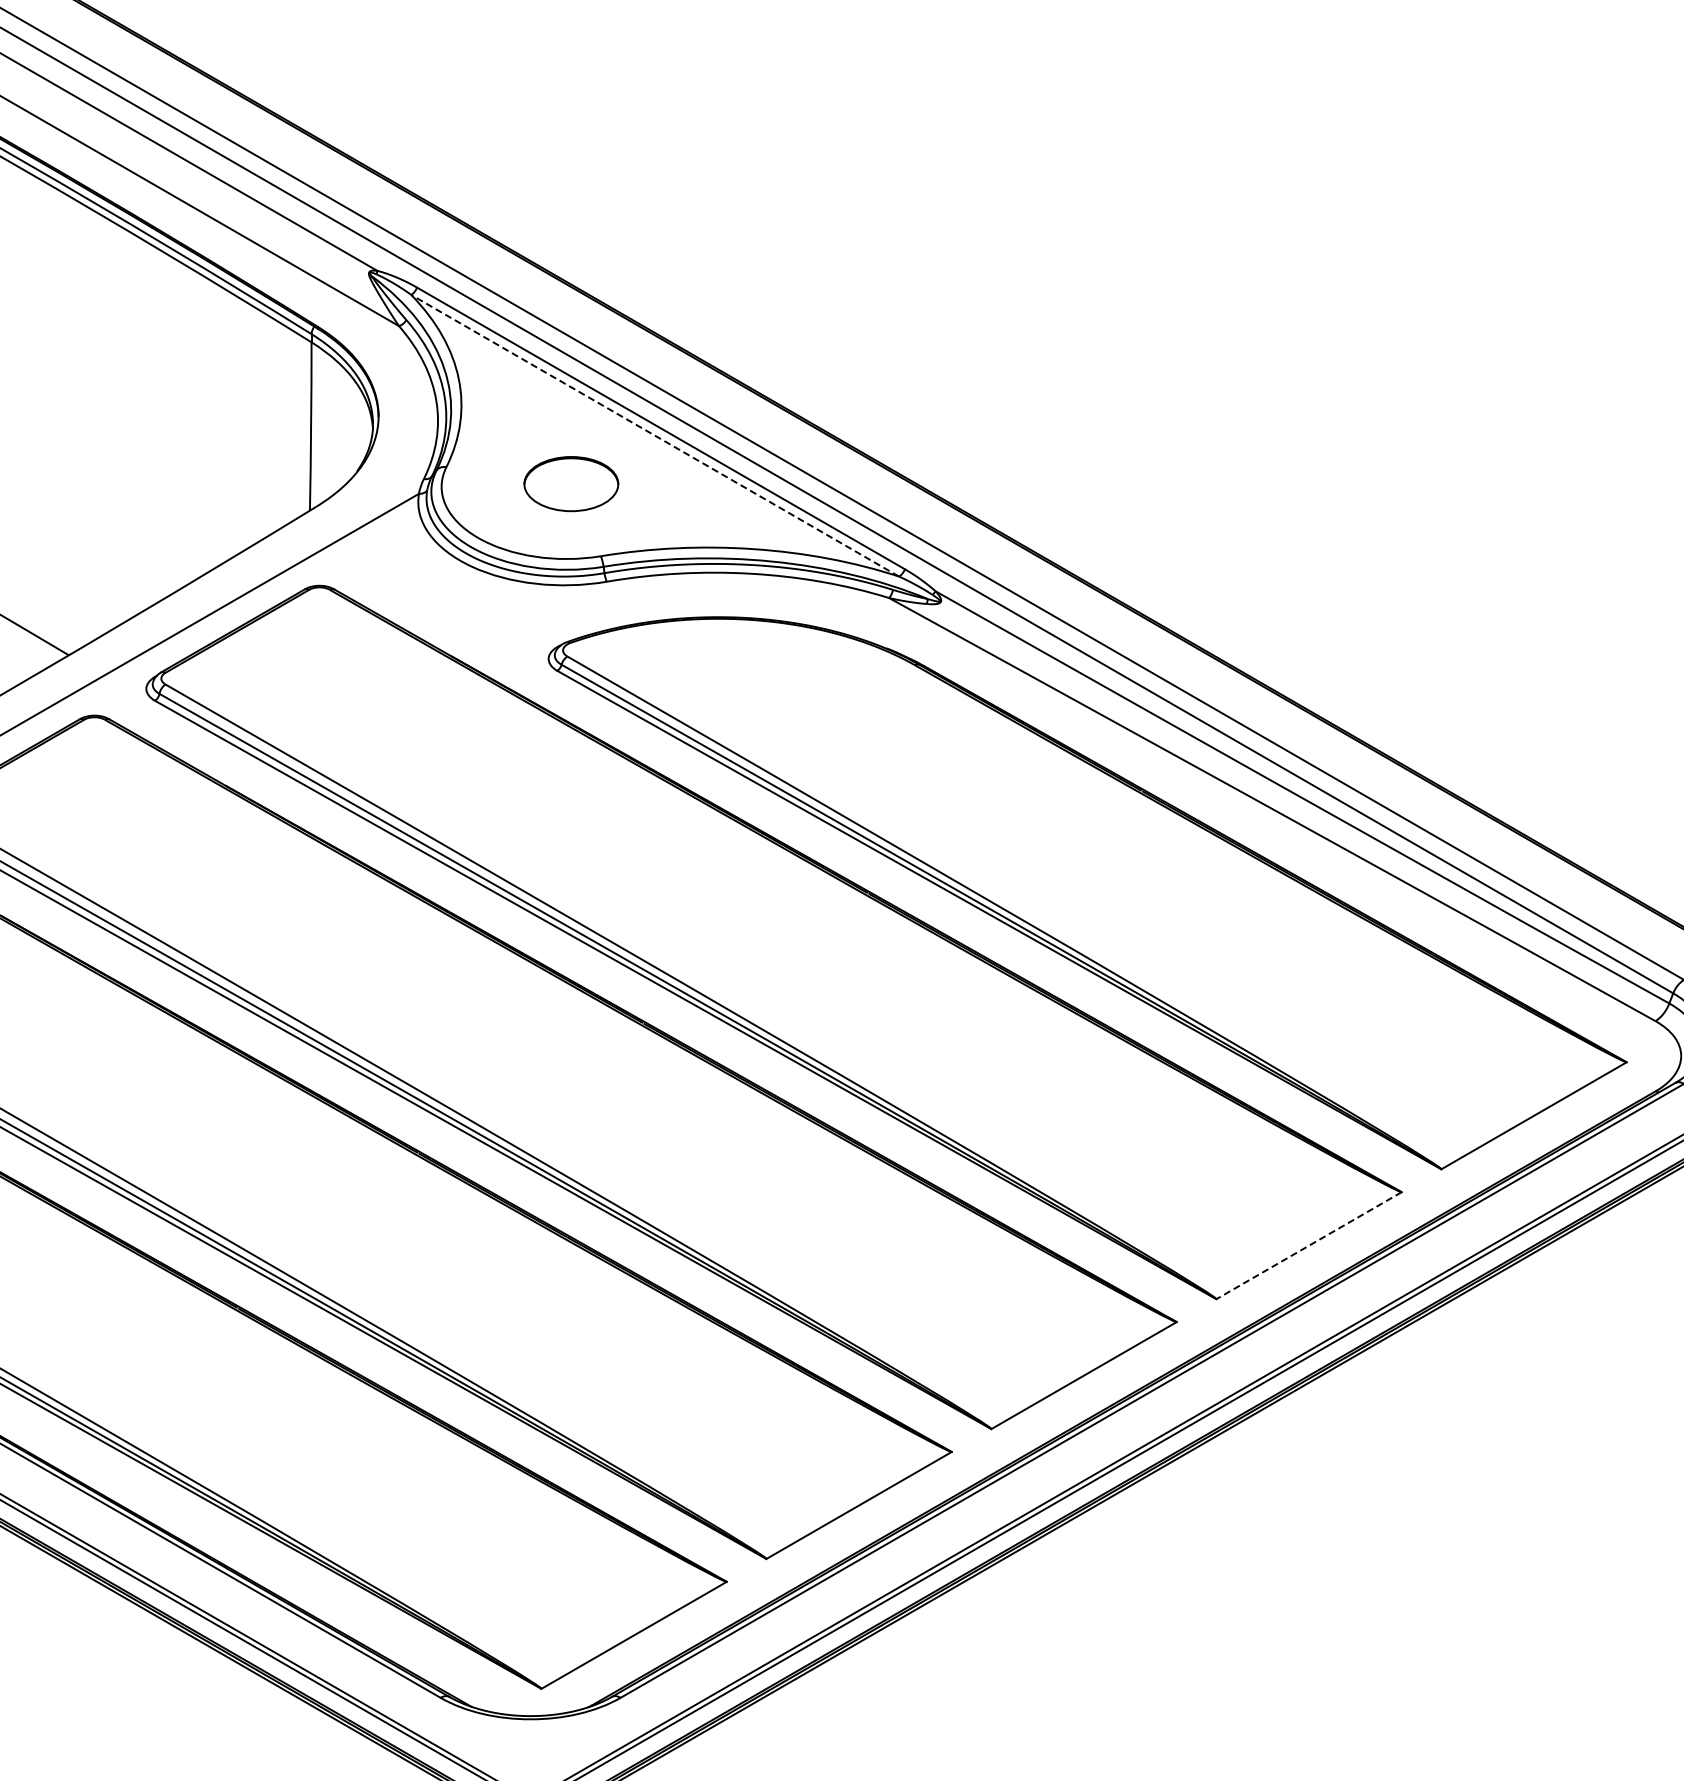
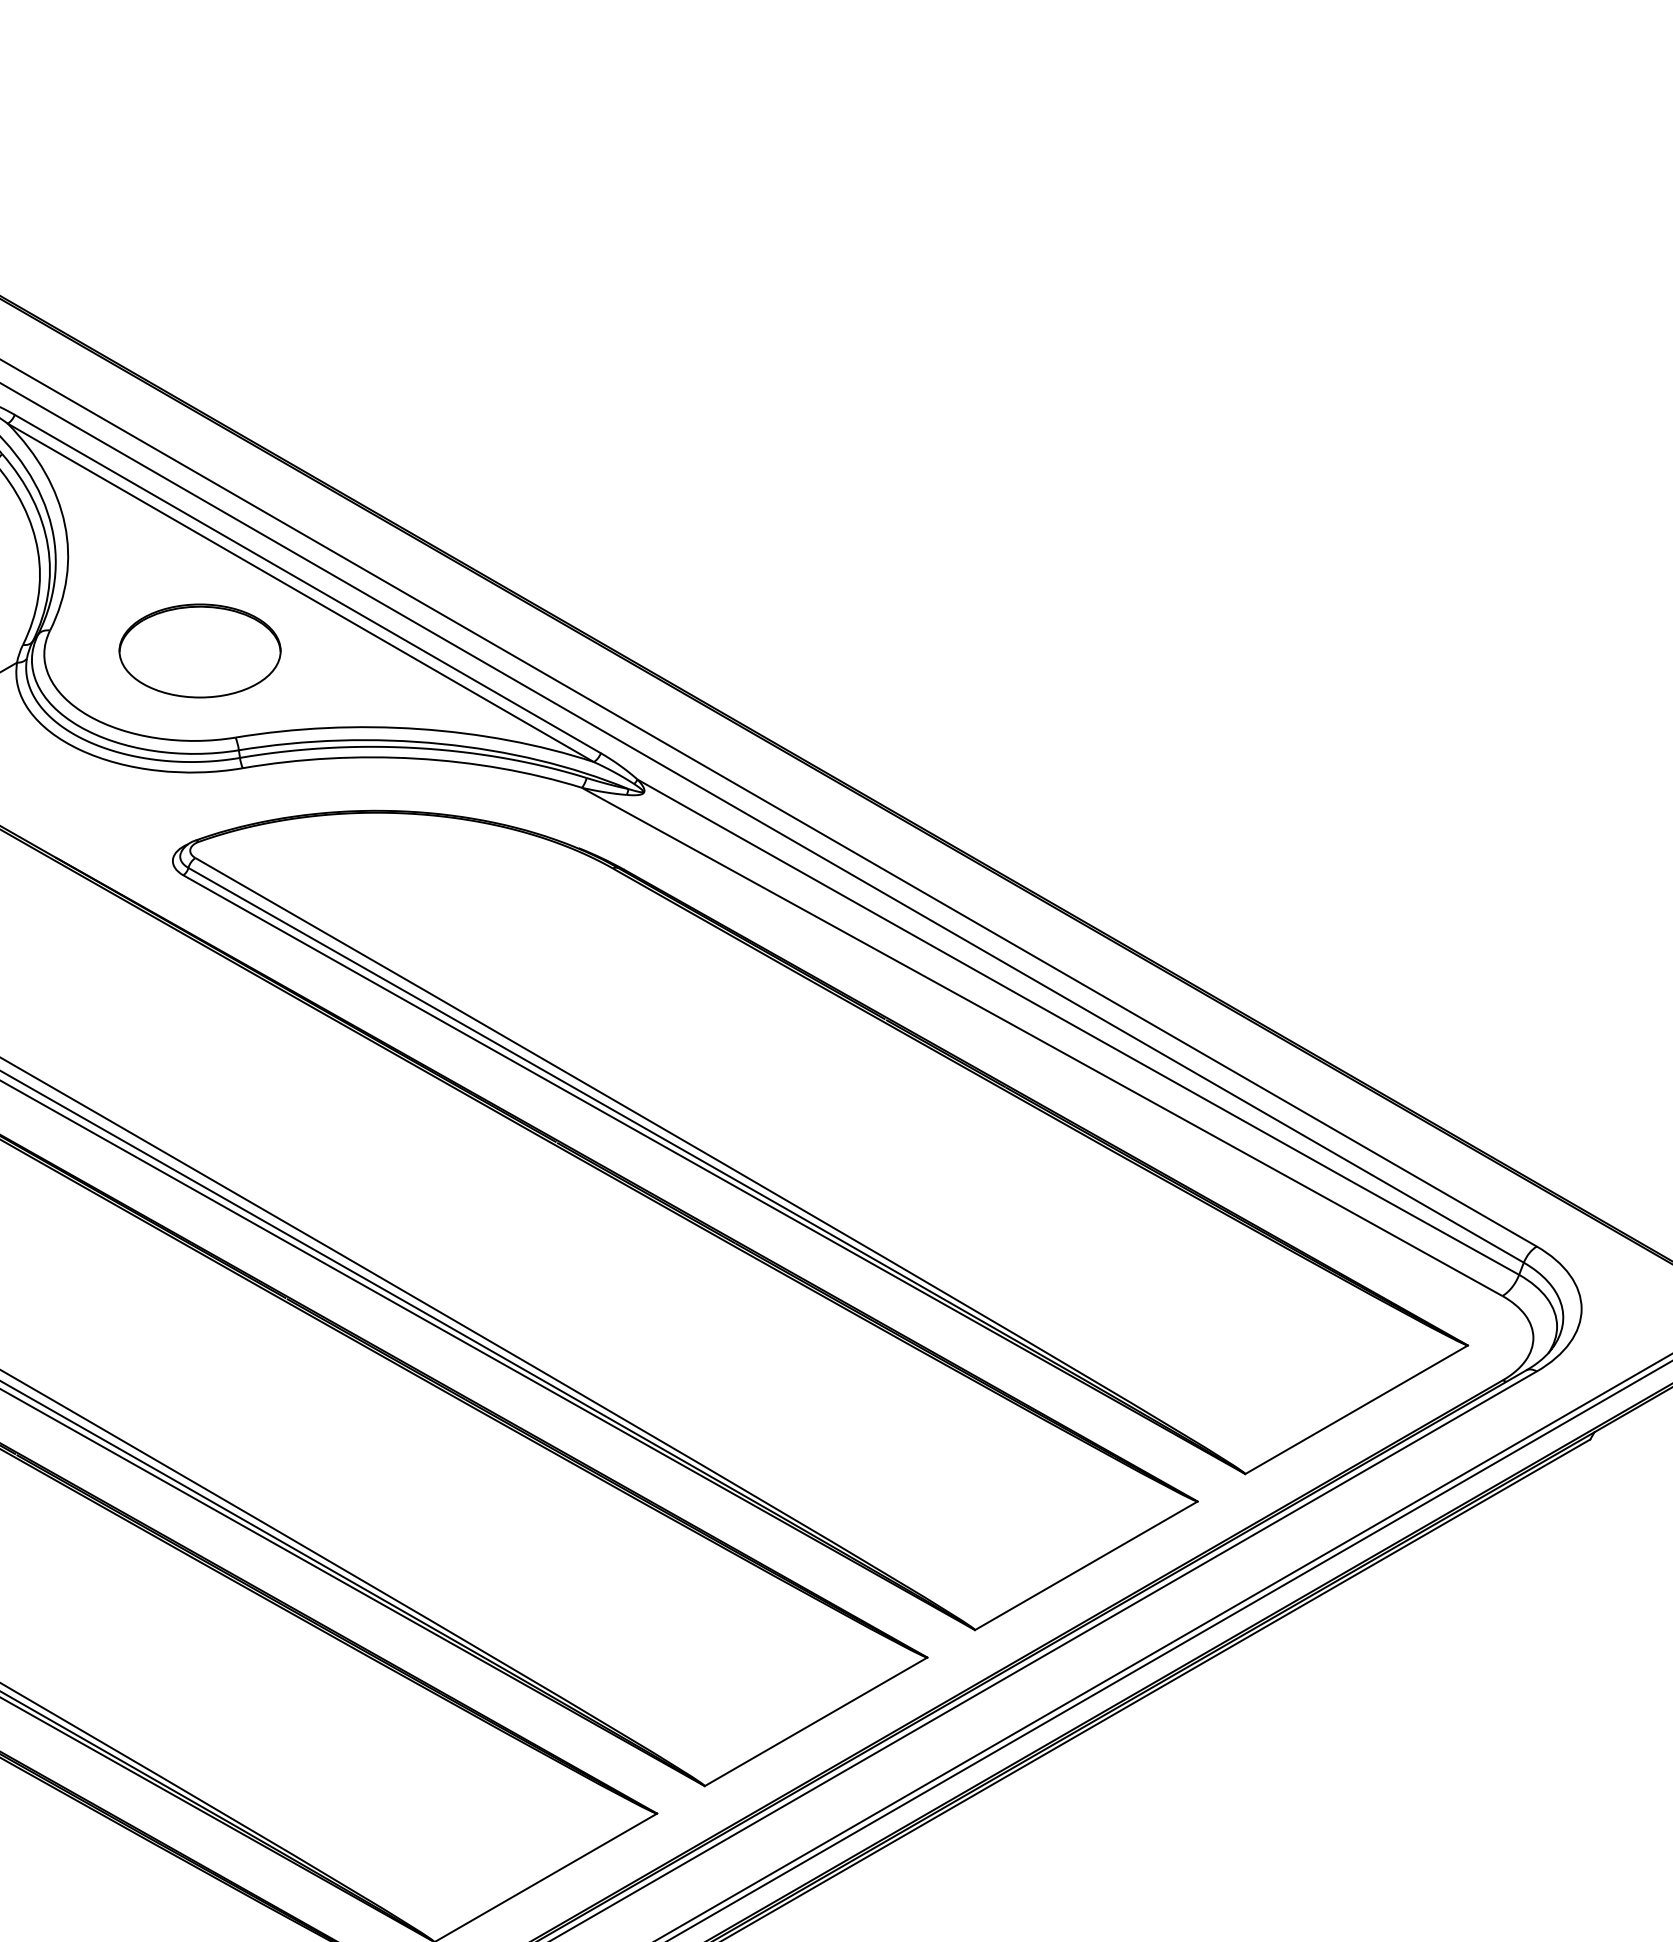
line: (655, 435) -> (301, 592), dashed -> solid
part: (571, 483) -> (200, 650), size x1.43
line: (1309, 1245) -> (1086, 1565), dashed -> solid

